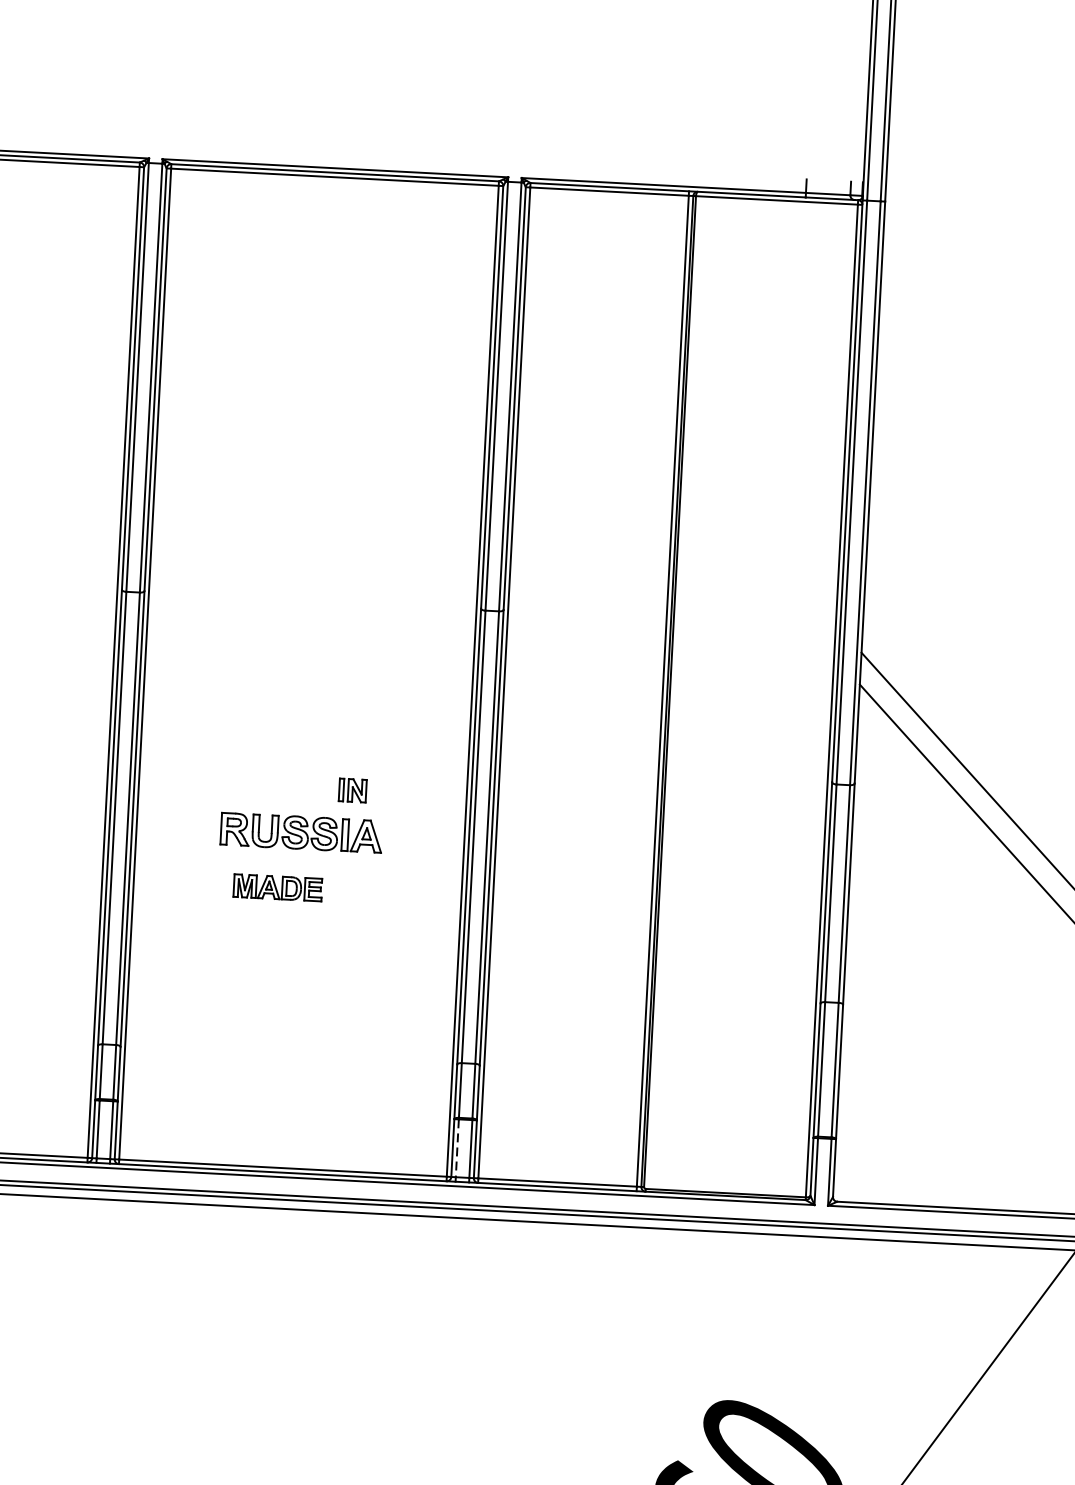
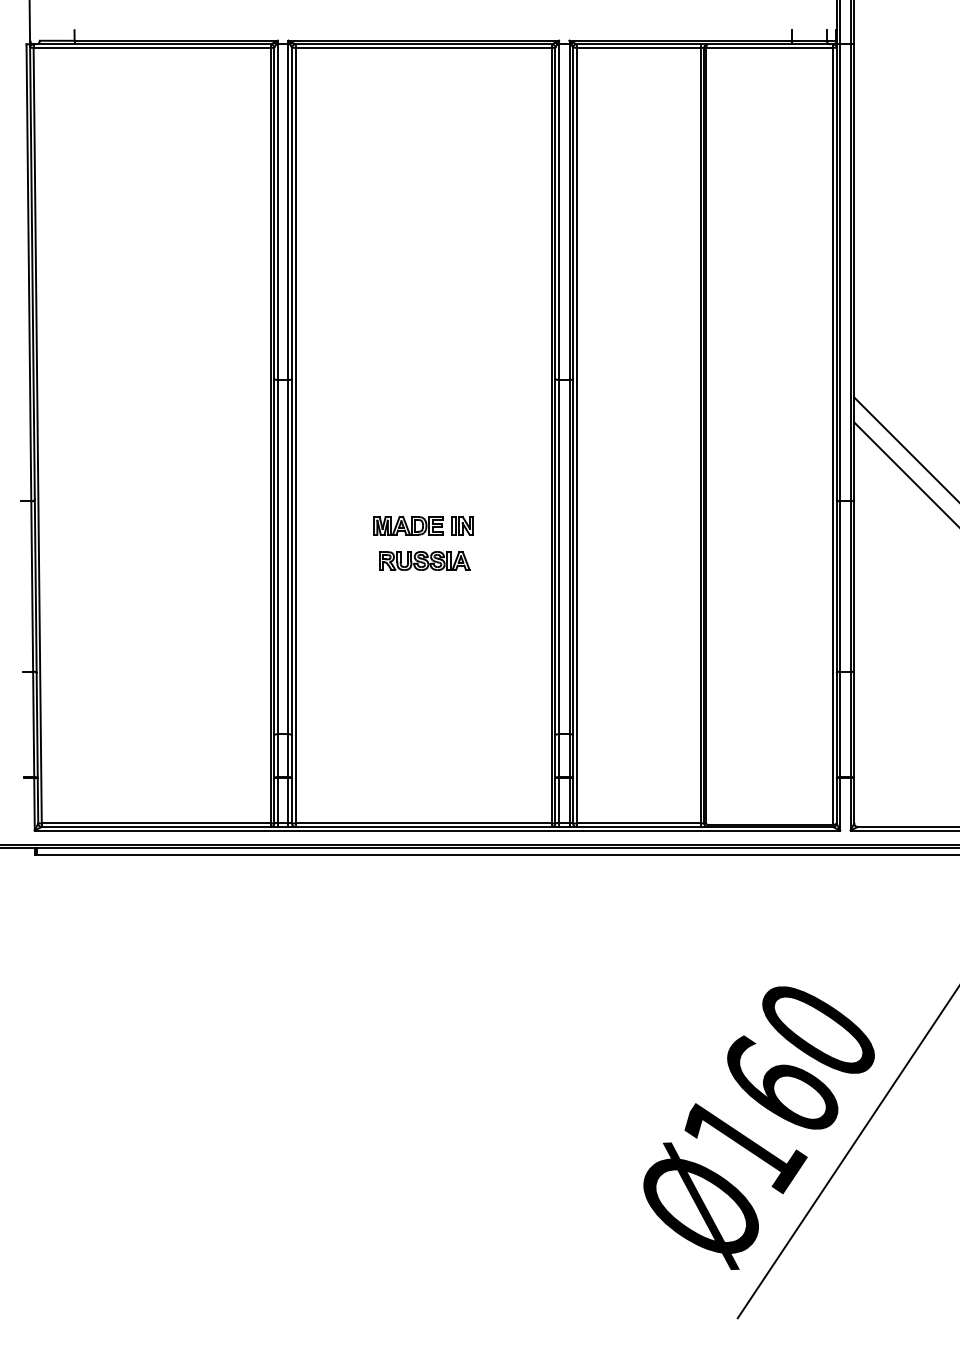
part: (301, 832) -> (424, 560), size x0.71
part: (278, 887) -> (408, 525), moved
line: (458, 1147) -> (559, 800), dashed -> solid

